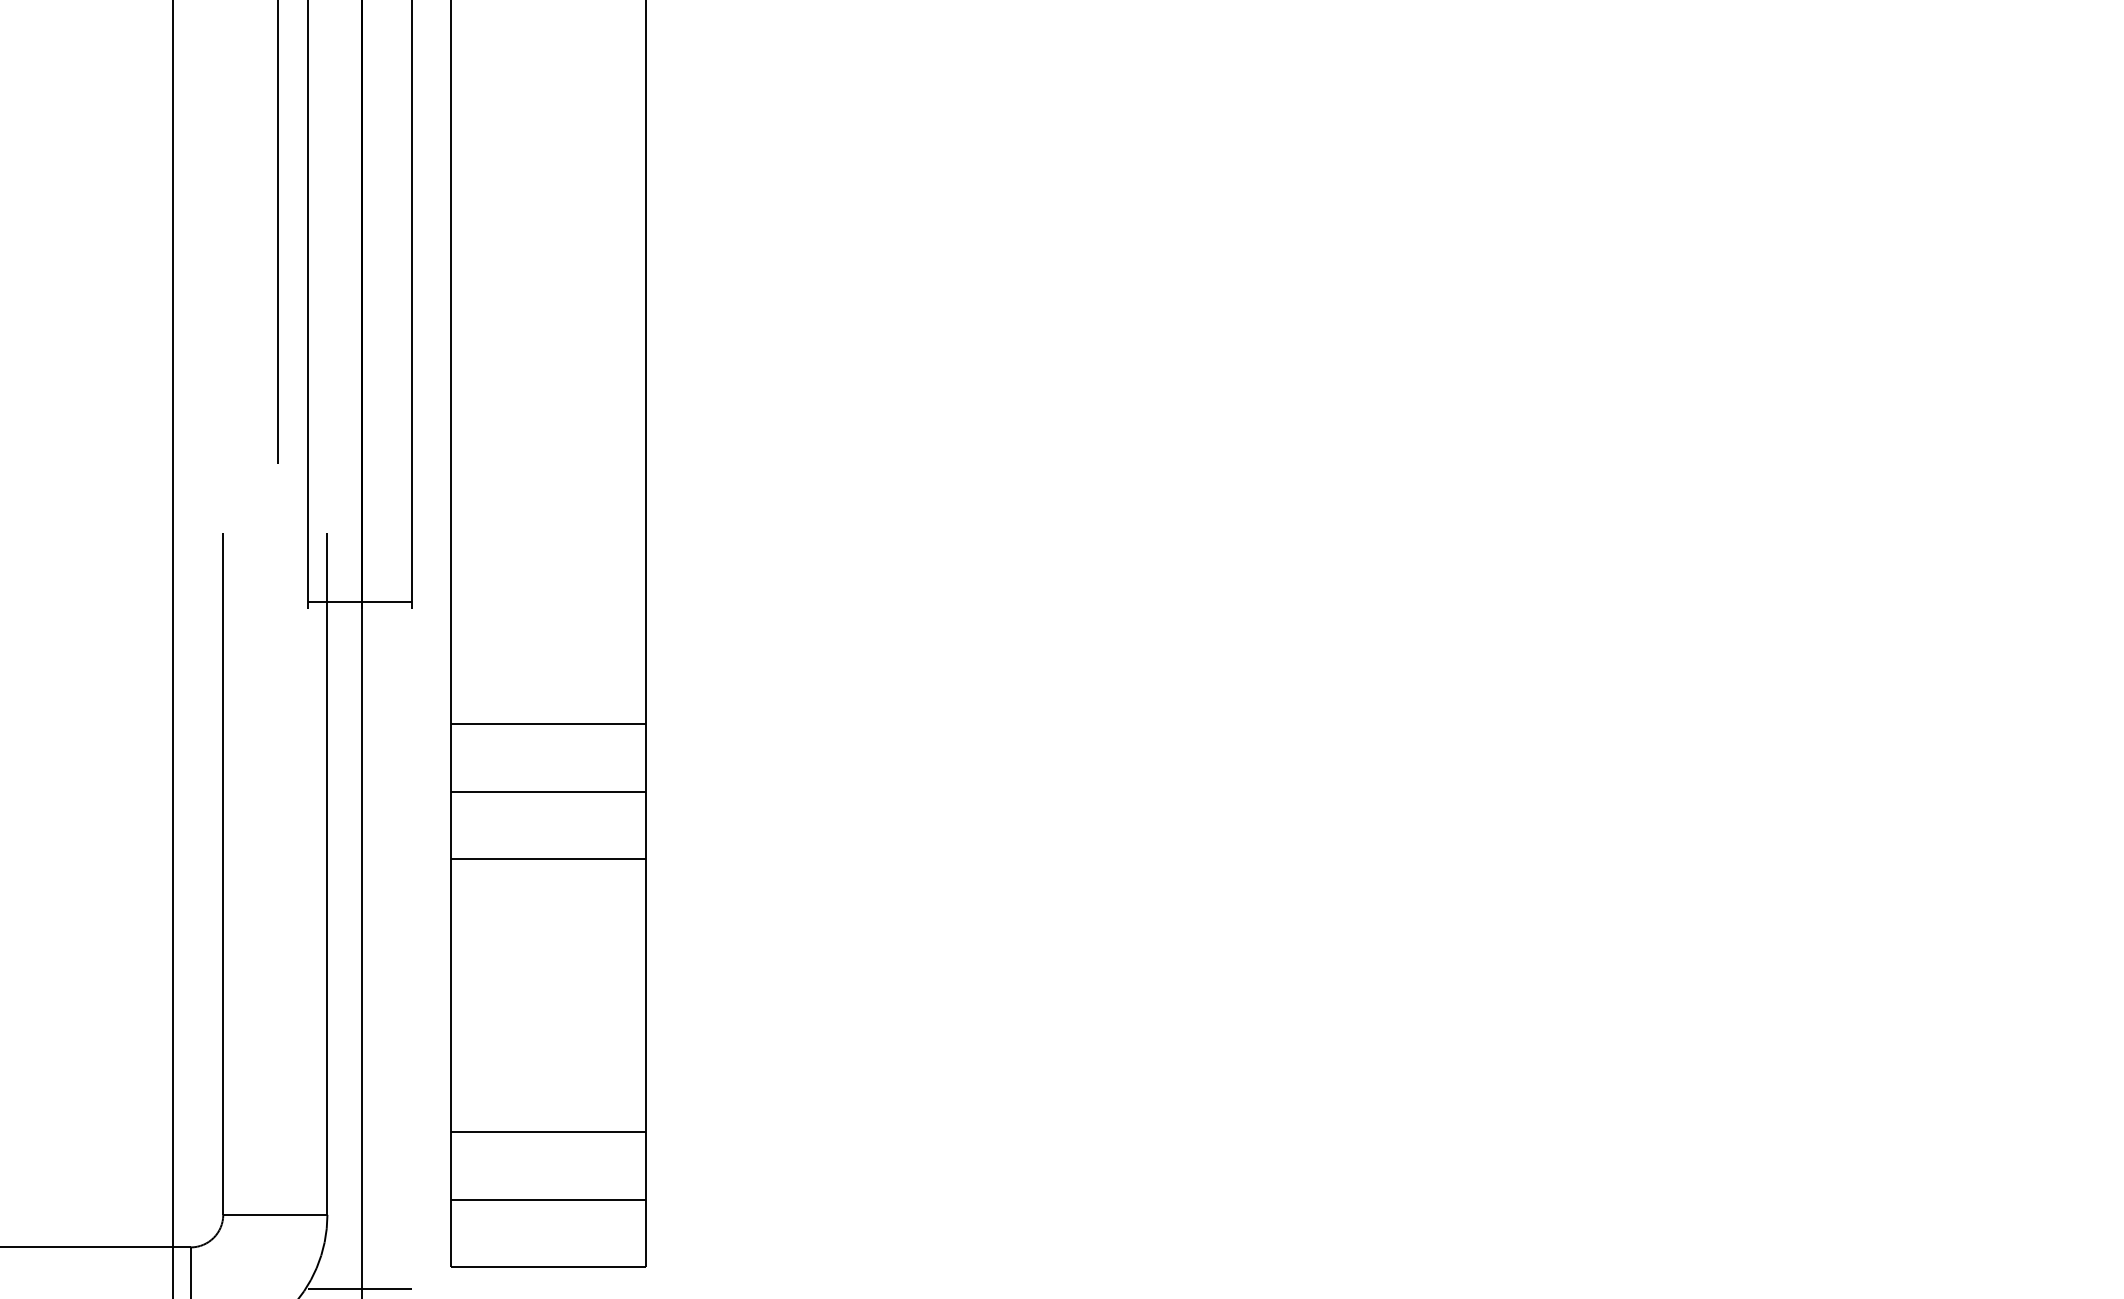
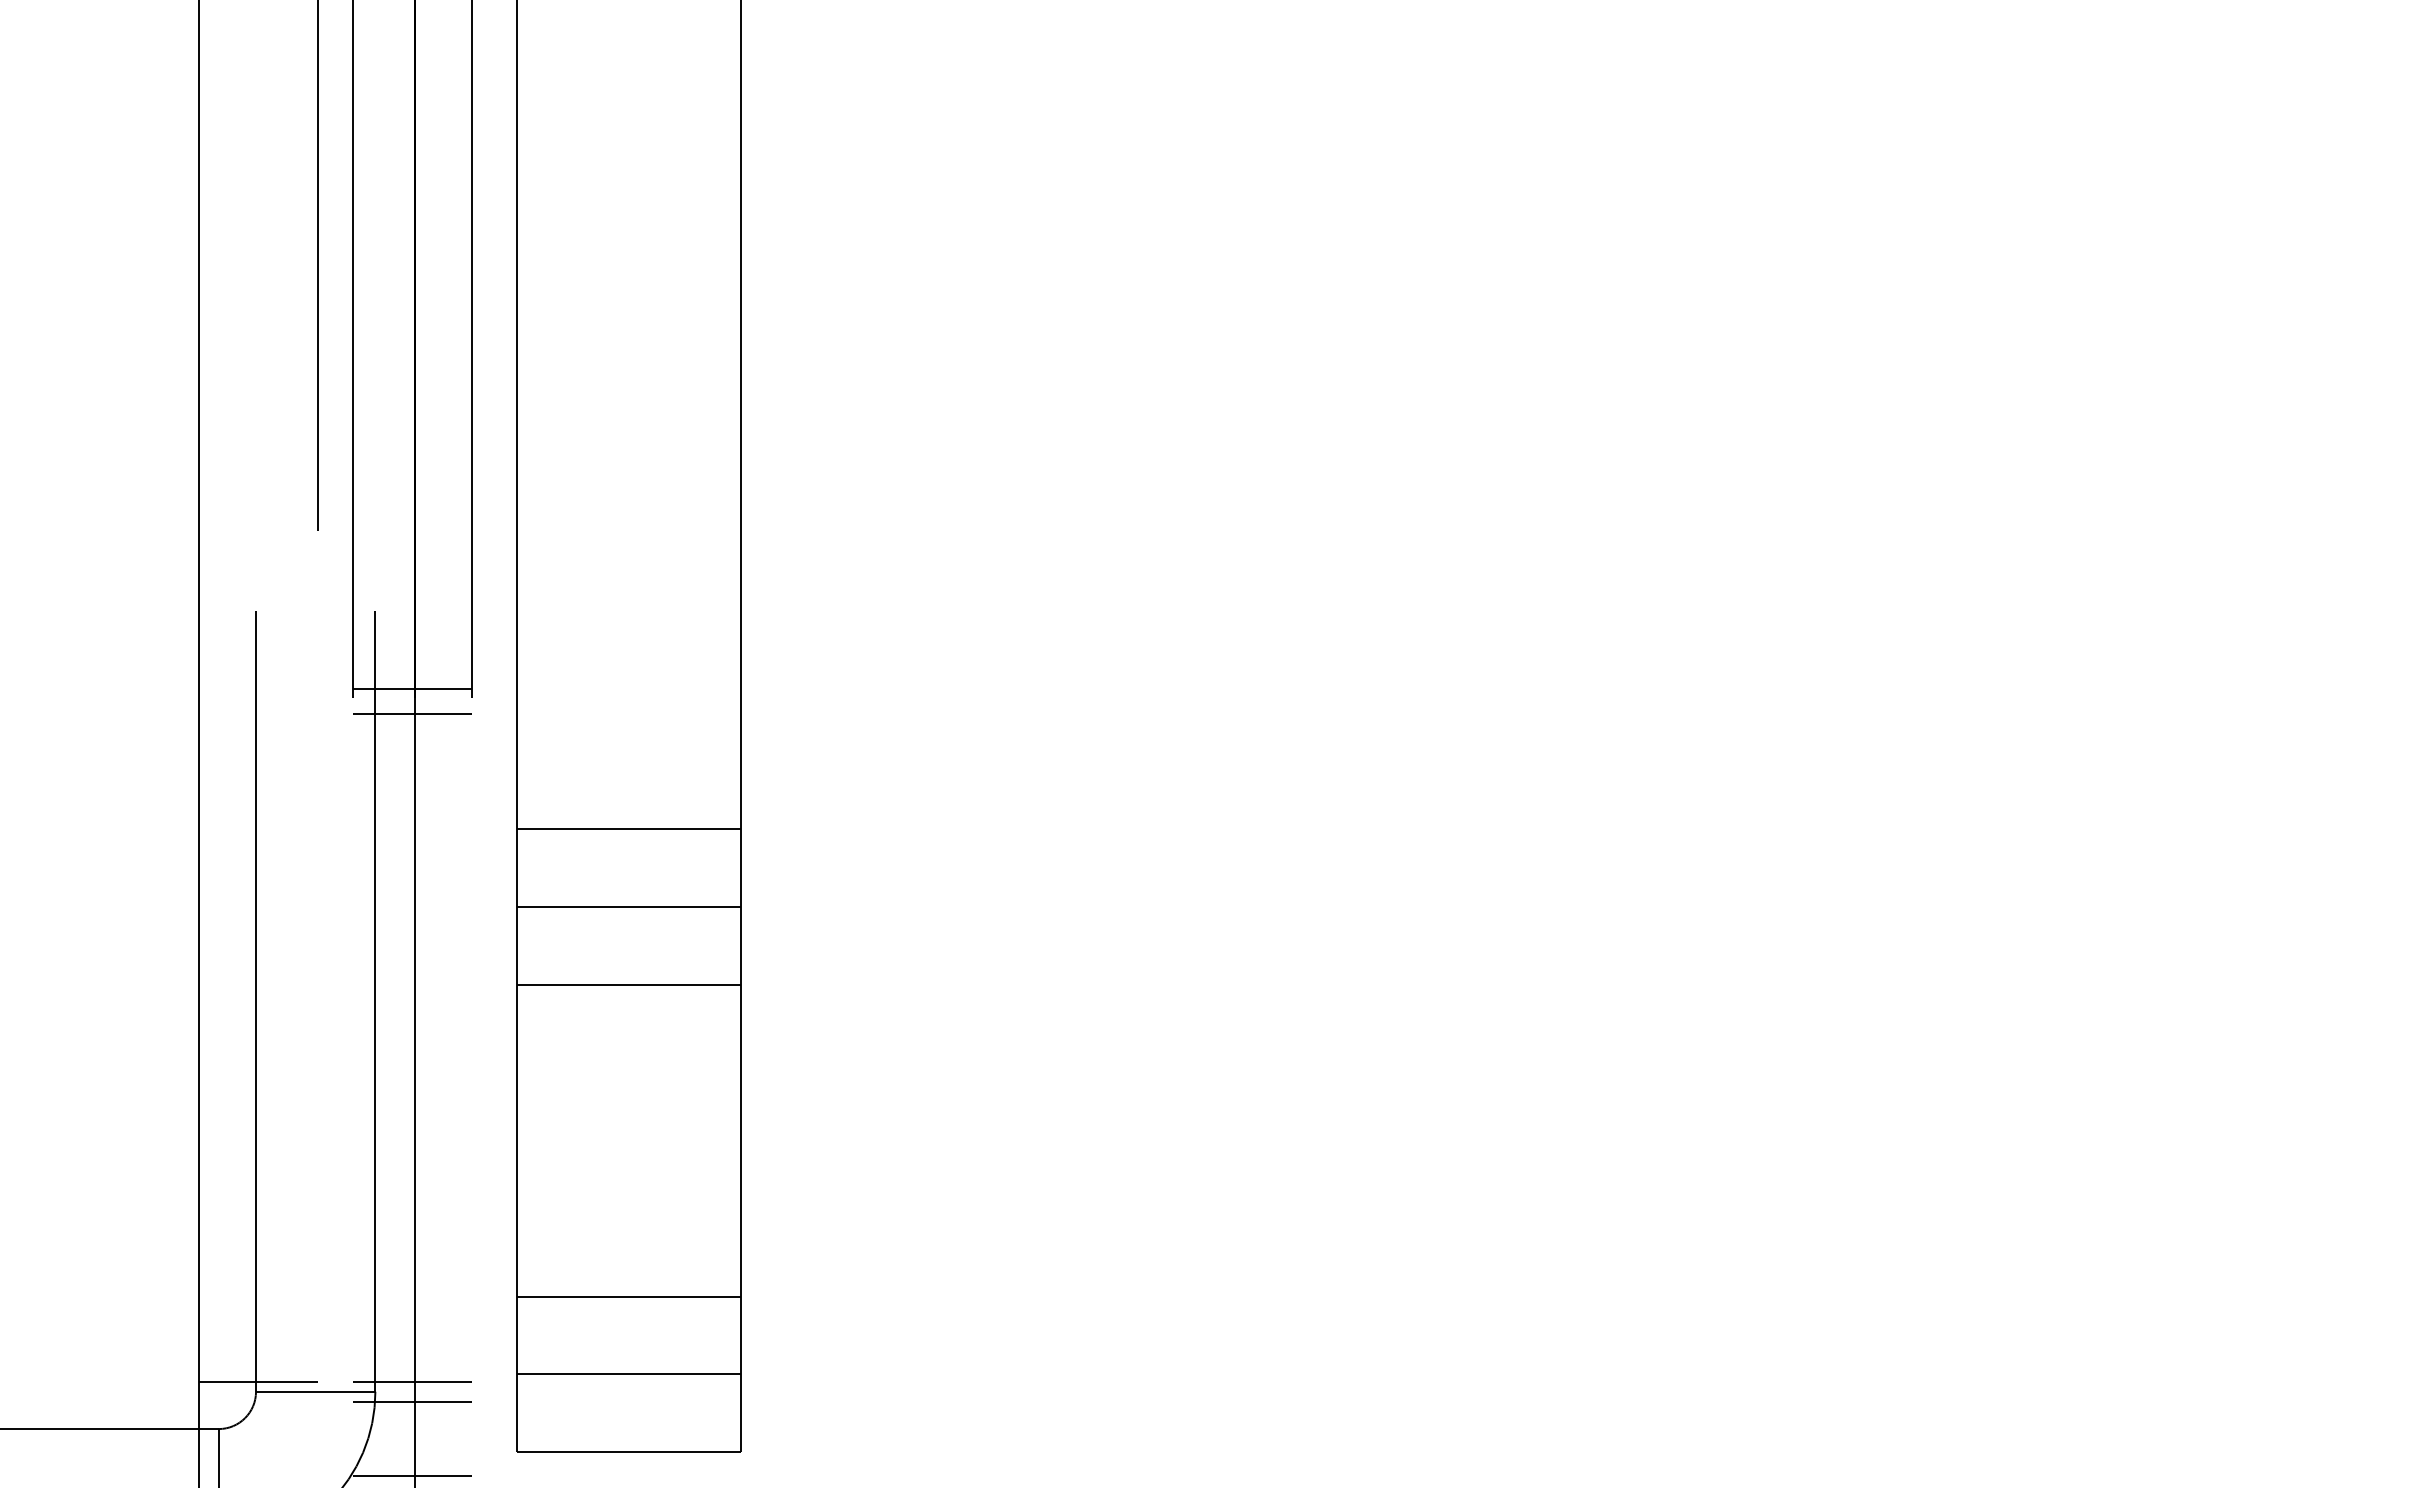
line: (359, 623) -> (412, 714), added
line: (225, 1205) -> (258, 1381), added
line: (359, 1205) -> (412, 1381), added
line: (359, 1223) -> (412, 1401), added

